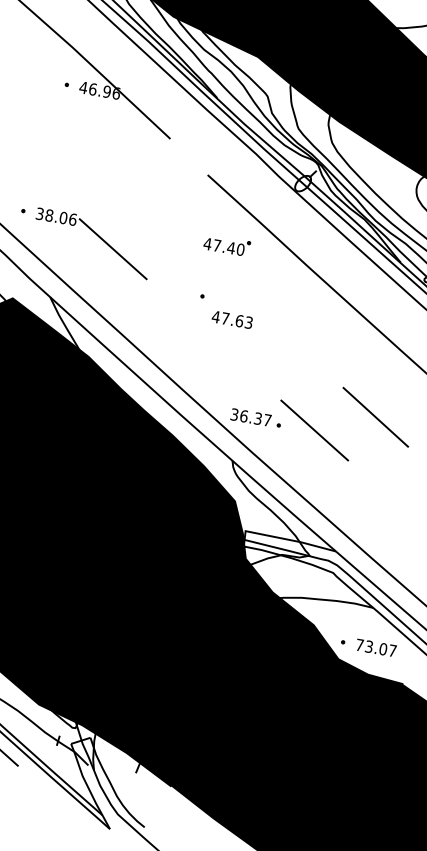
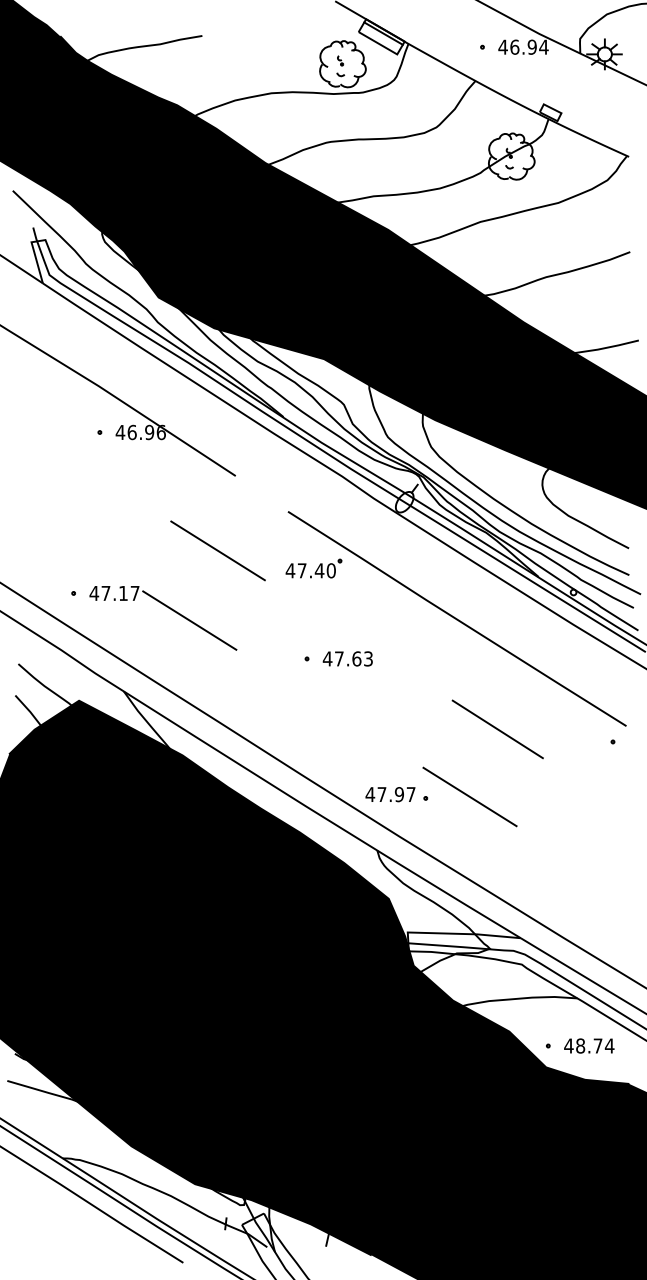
line: (145, 196) -> (217, 550), added
text: (56, 216) -> (114, 593), 38.06 -> 47.17
part: (226, 245) -> (313, 568), moved
text: (232, 319) -> (347, 658), moved
text: (246, 416) -> (384, 794), 36.37 -> 47.97
line: (375, 417) -> (497, 729), moved
text: (376, 647) -> (589, 1045), 73.07 -> 48.74

